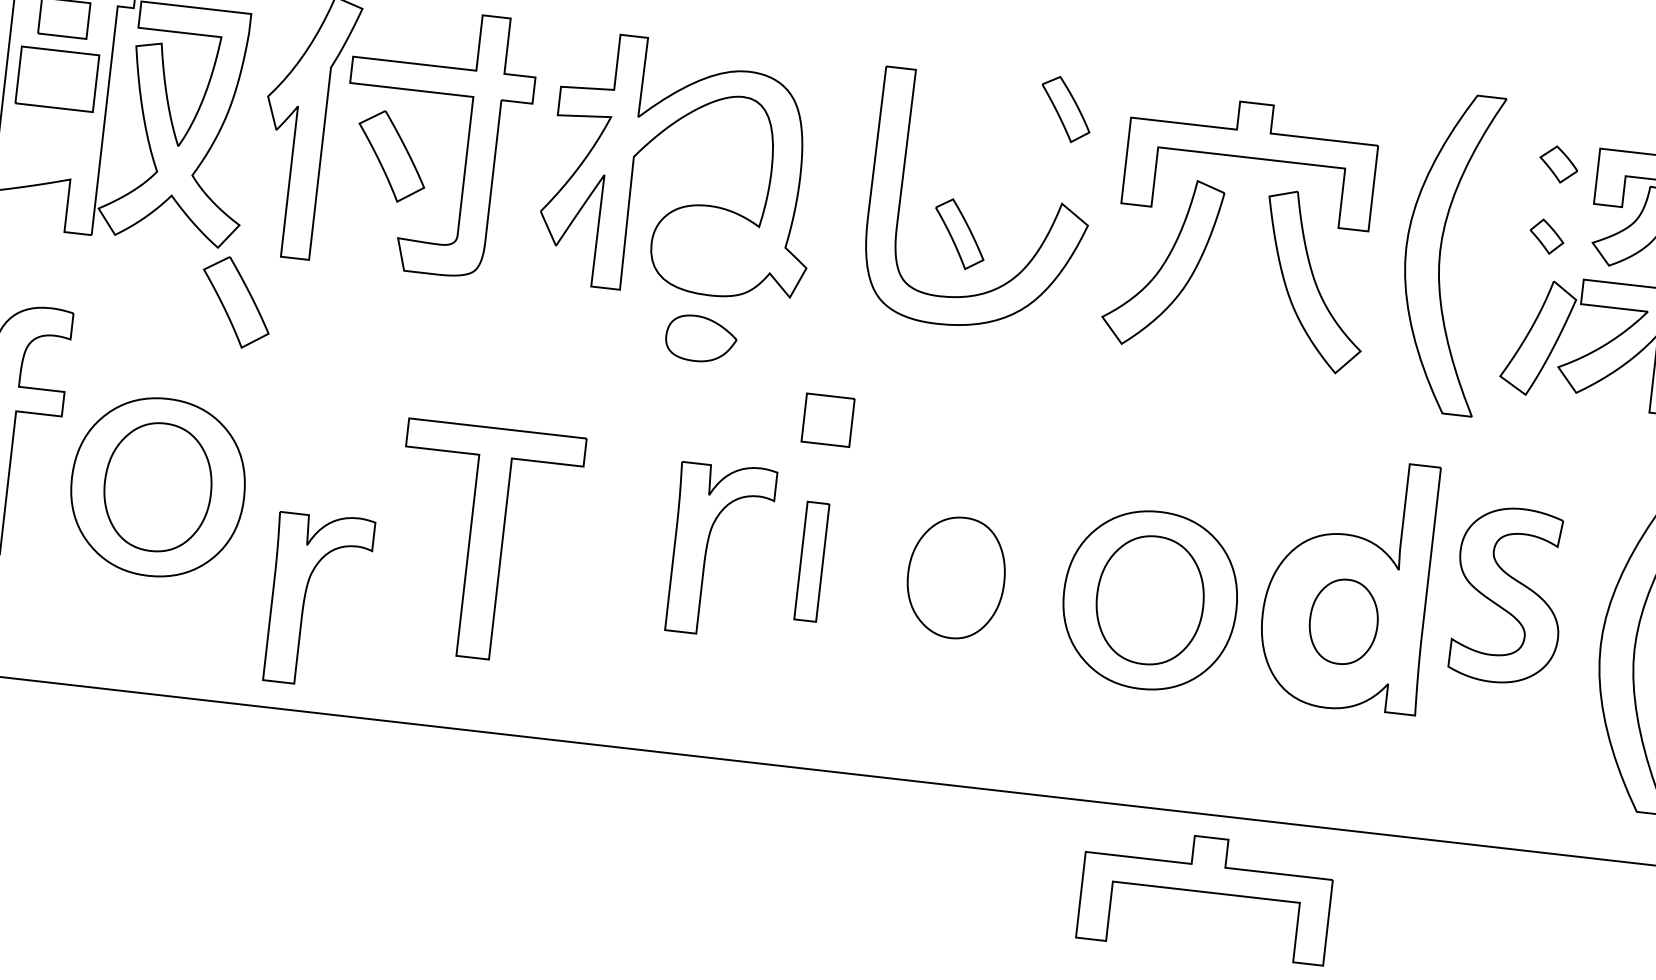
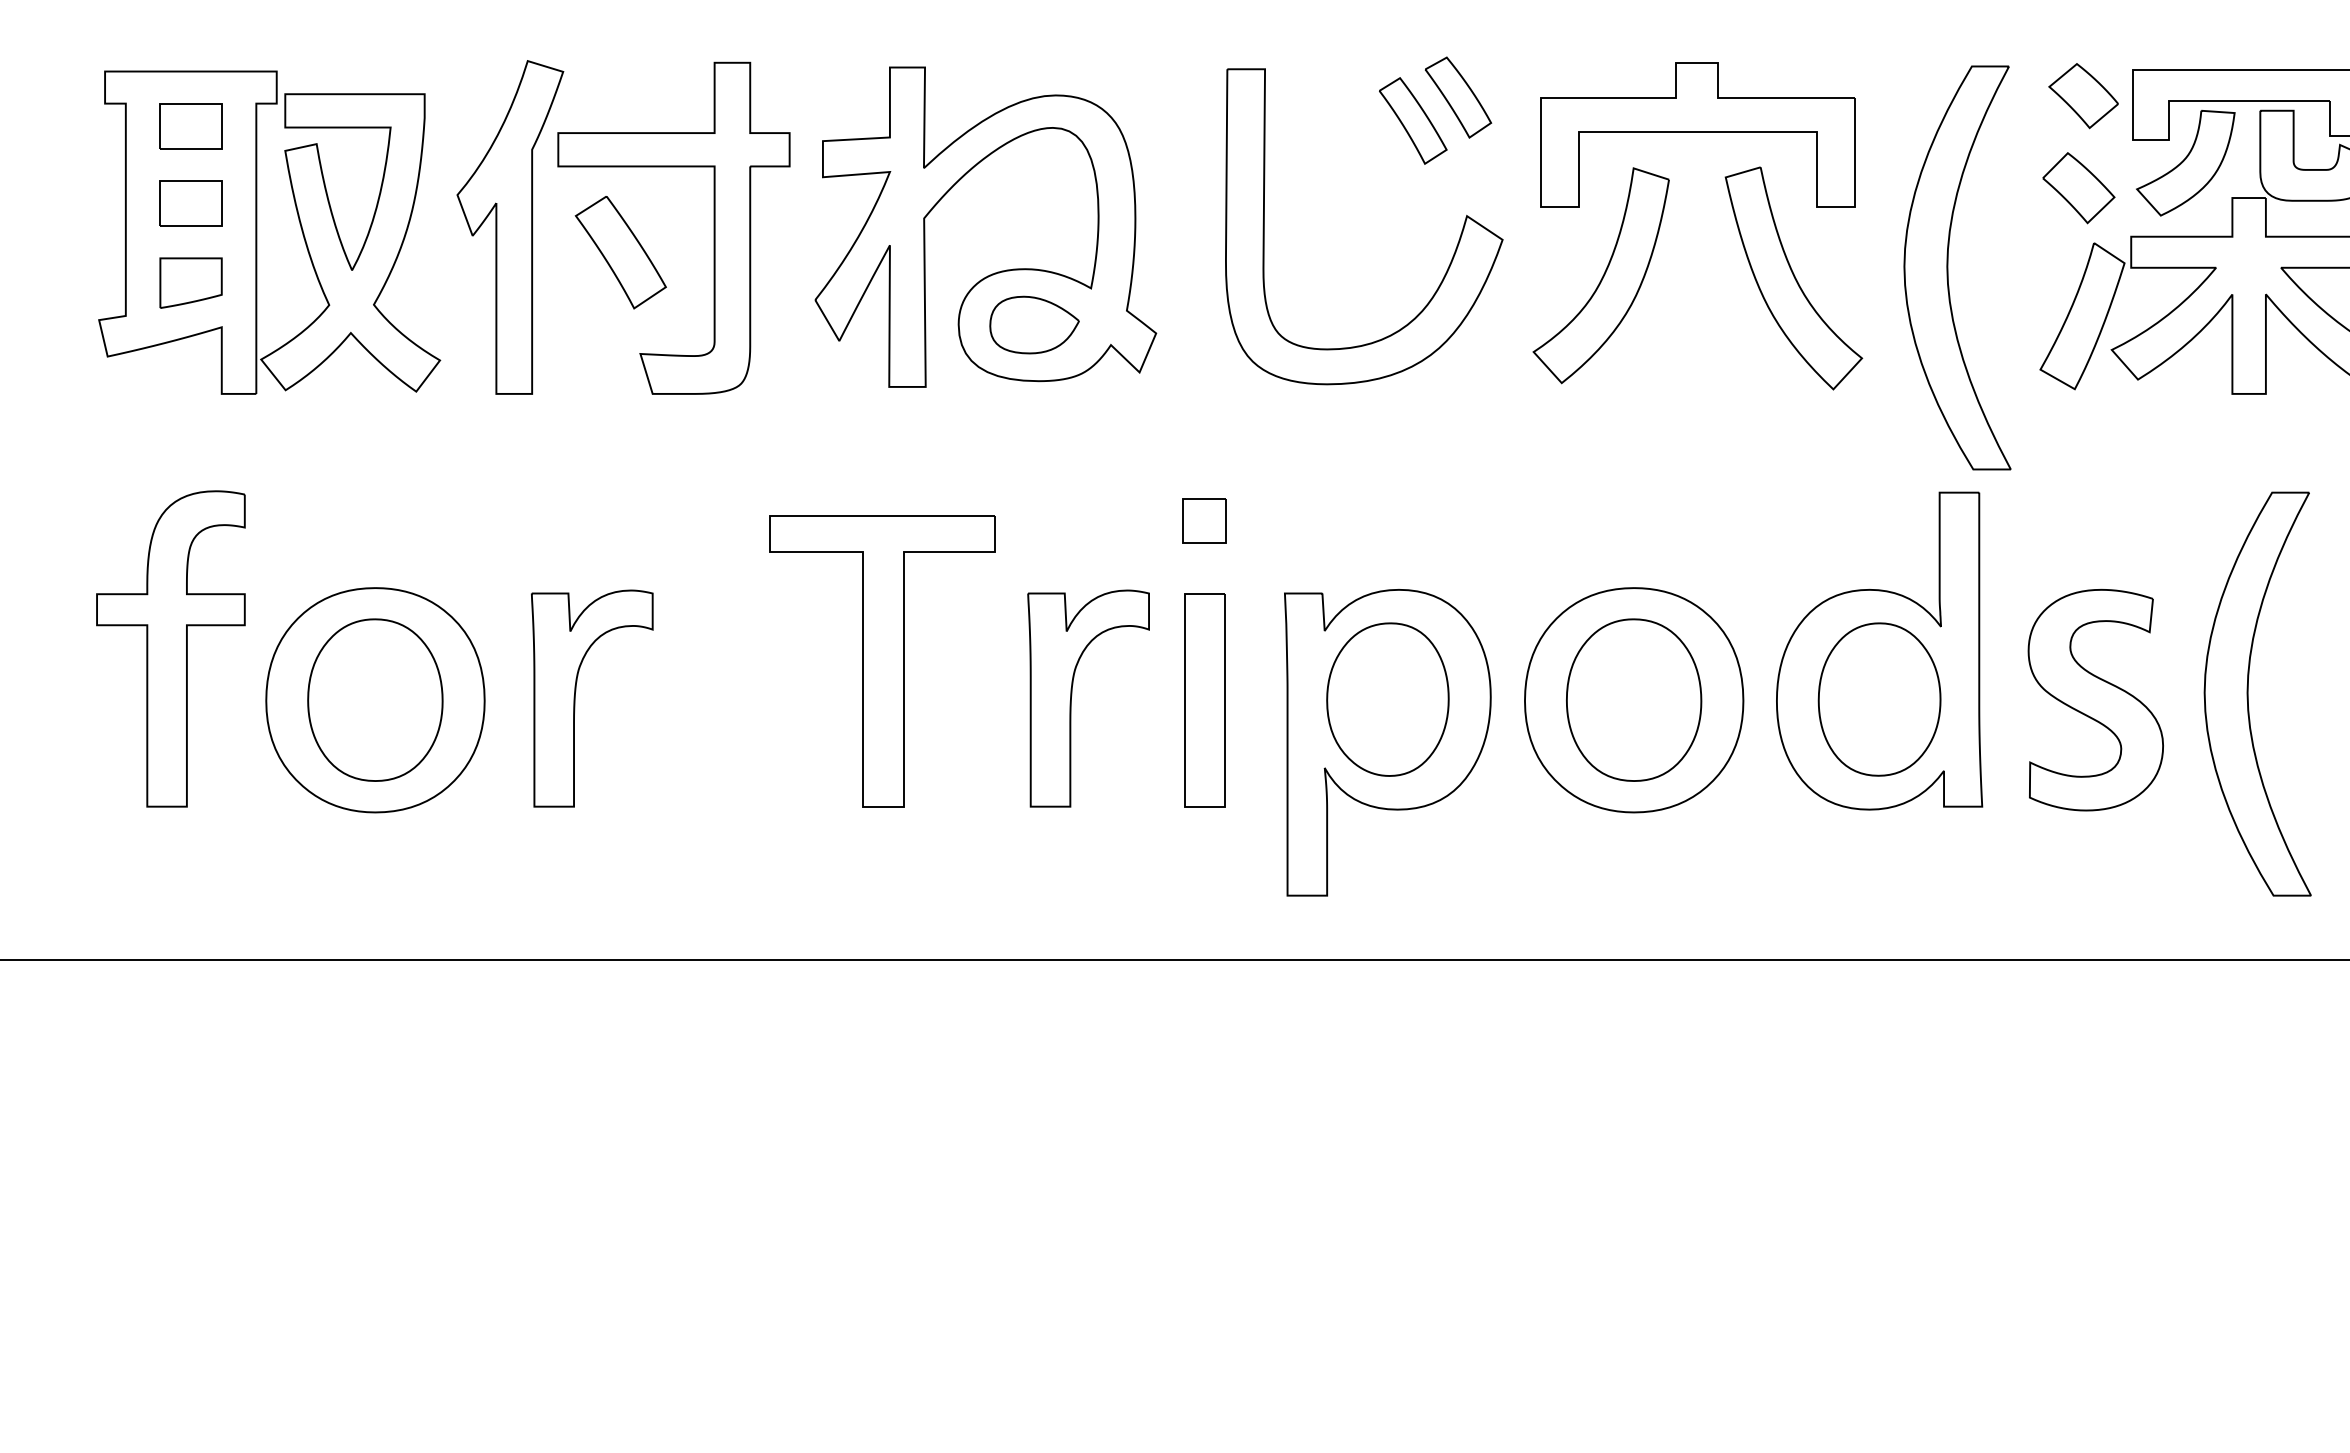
part: (56, 79) -> (190, 203), size x0.62
part: (49, 141) -> (190, 282), added
part: (1558, 164) -> (2083, 96), size x1.43
part: (959, 233) -> (1413, 120), moved
part: (1546, 236) -> (2078, 188), size x1.67
part: (1441, 252) -> (1948, 267), moved
part: (235, 302) -> (446, 457), removed
part: (701, 338) -> (1034, 324), moved
part: (827, 420) -> (1204, 520), size x0.71
part: (484, 543) -> (882, 661), moved
part: (811, 562) -> (1204, 700), size x1.43
part: (1508, 595) -> (2095, 700), moved
part: (305, 598) -> (575, 698), moved
part: (952, 611) -> (1387, 742), added
part: (1343, 621) -> (1879, 699), size x1.43
part: (1205, 894) -> (1745, 1060), removed

